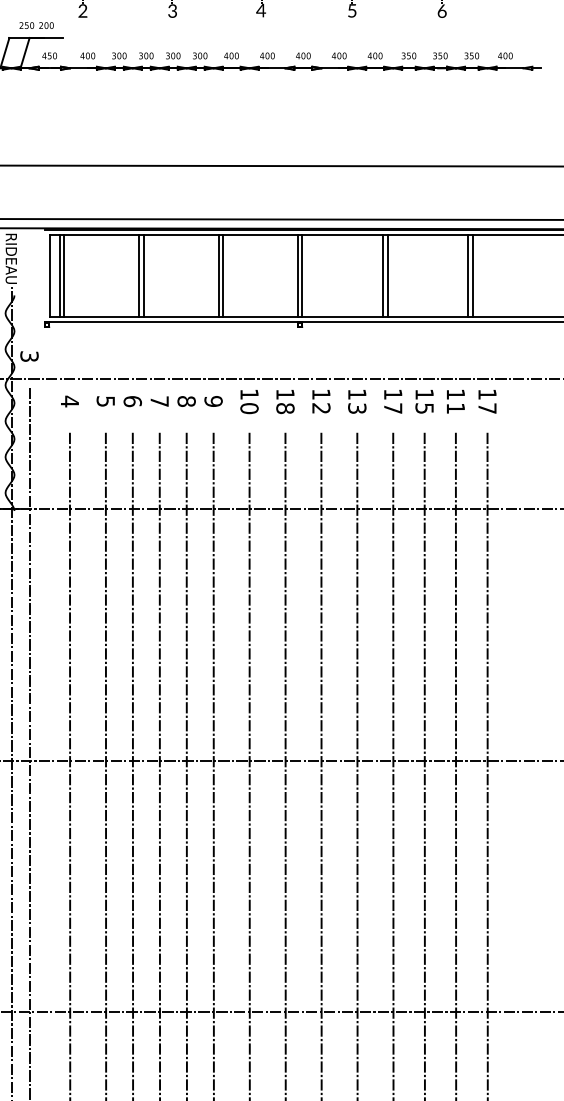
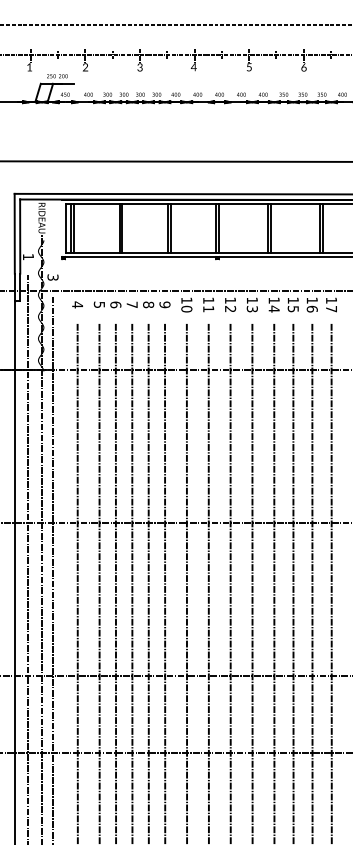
text: (285, 407) -> (208, 308), 18 -> 11
text: (392, 407) -> (273, 308), 17 -> 14
text: (454, 407) -> (311, 308), 11 -> 16

